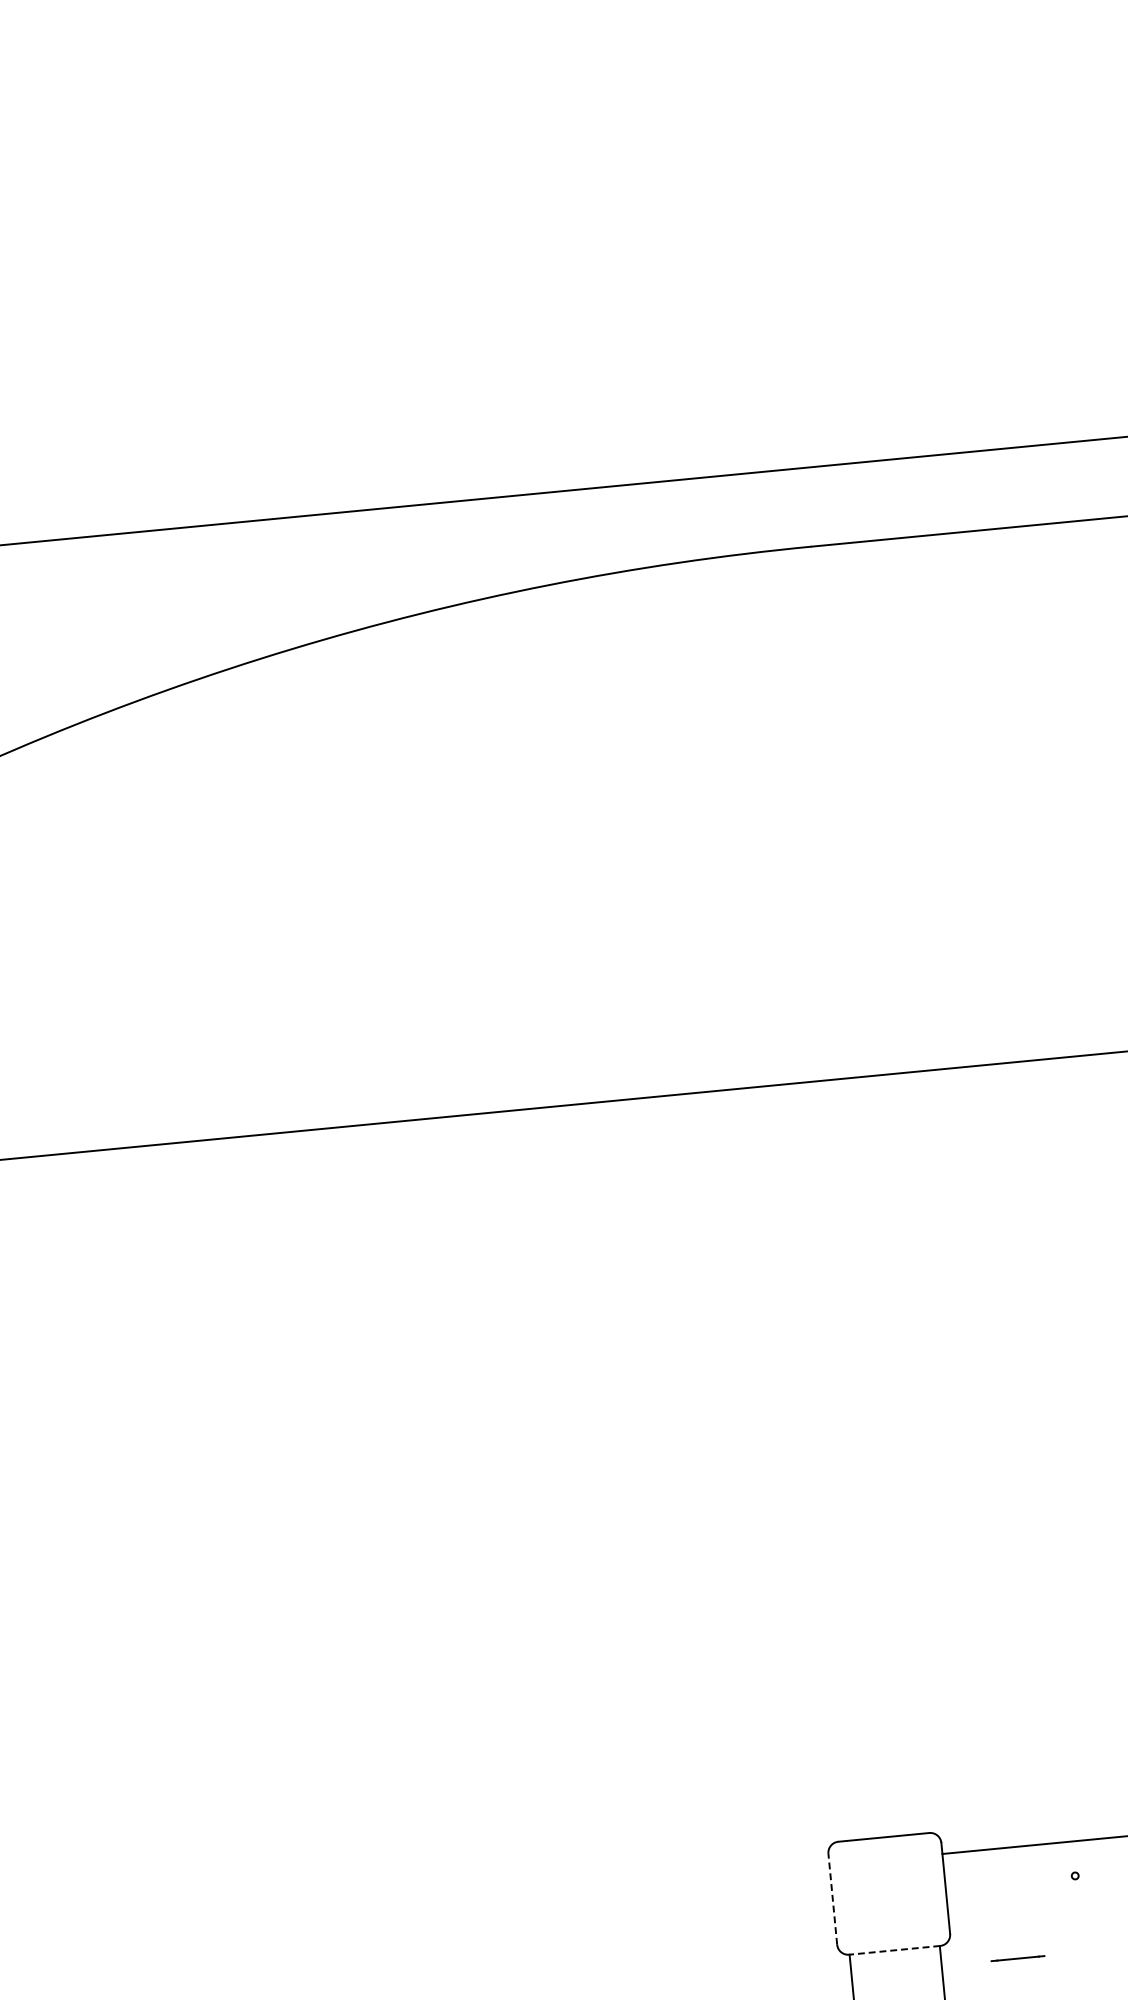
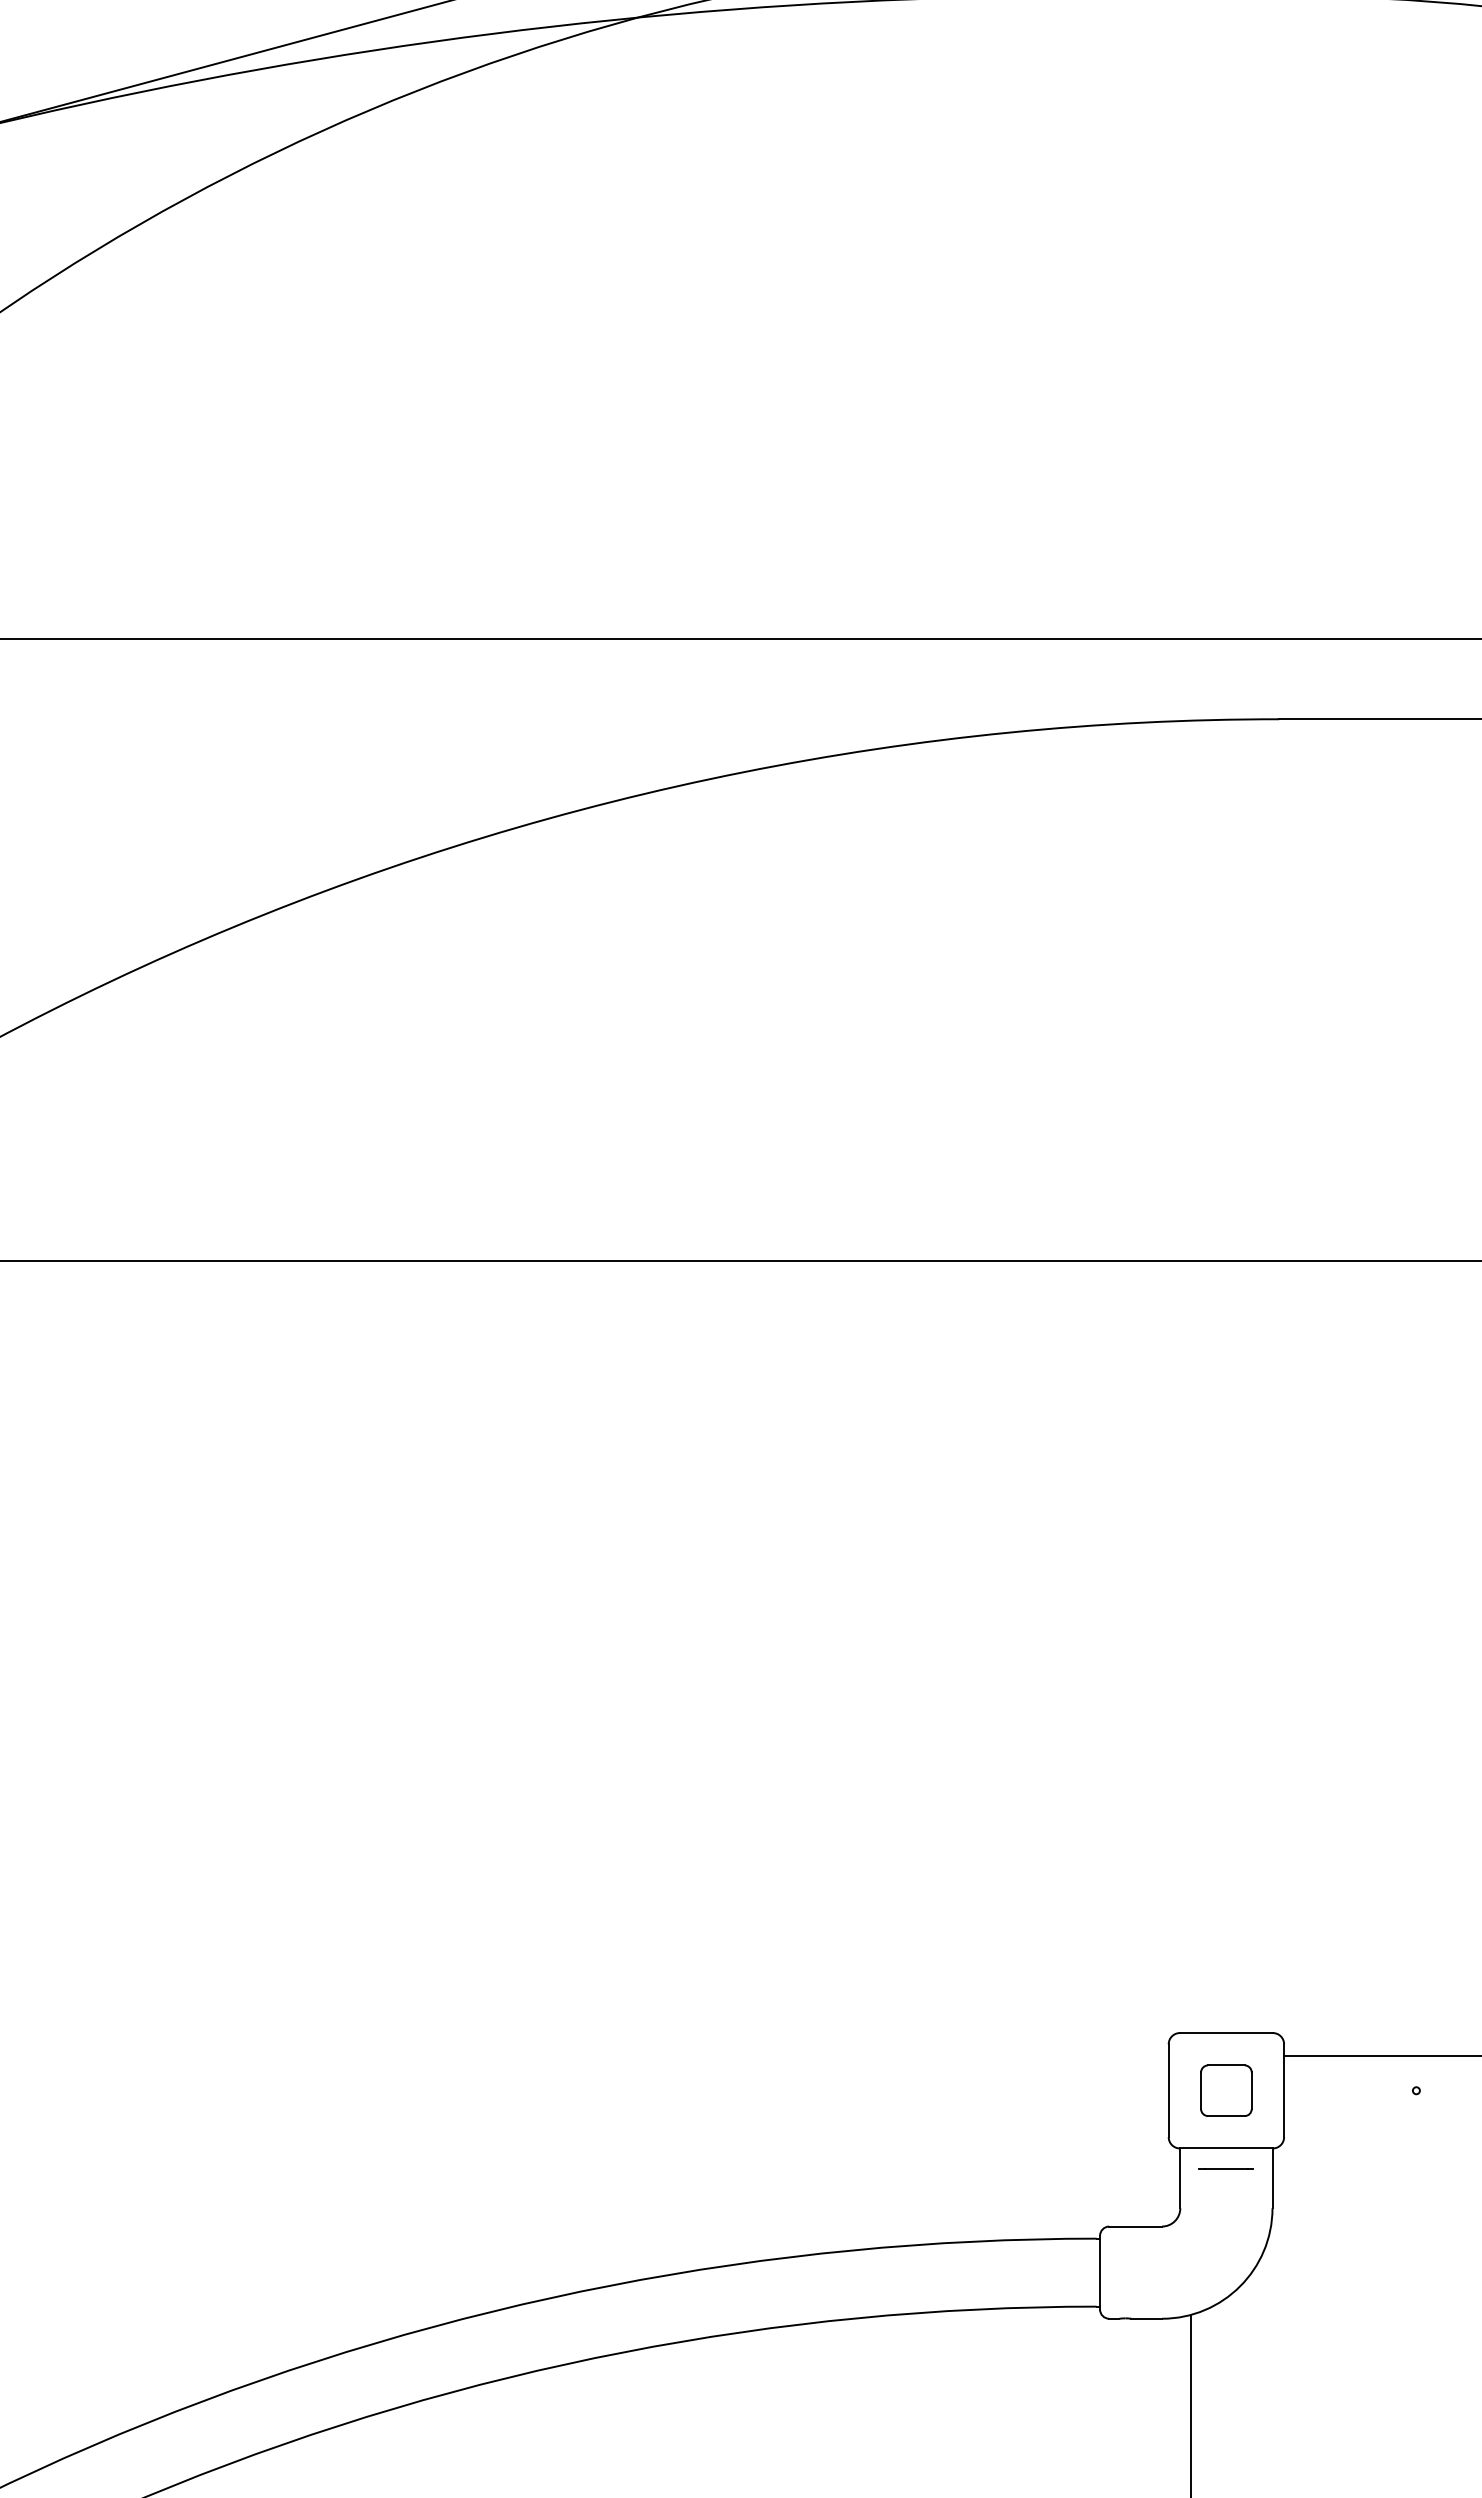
part: (889, 1893) -> (1226, 2090), added
line: (832, 1899) -> (1168, 2090), dashed -> solid
line: (893, 1950) -> (1225, 2148), dashed -> solid
line: (1017, 1958) -> (1225, 2168), moved

